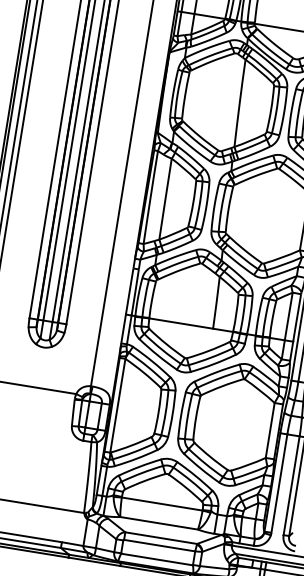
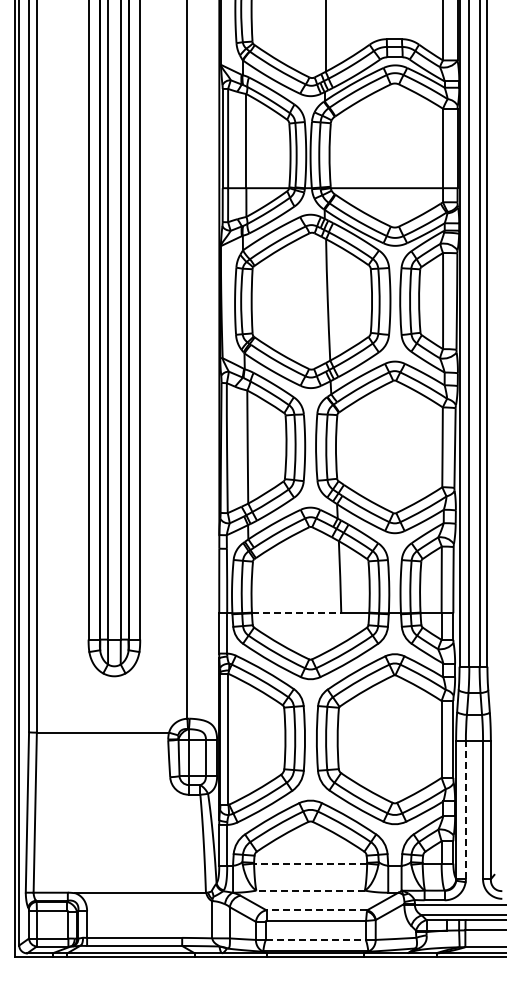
line: (181, 323) -> (296, 613), solid -> dashed
line: (279, 483) -> (465, 809), solid -> dashed
line: (162, 503) -> (310, 863), solid -> dashed
line: (159, 523) -> (310, 890), solid -> dashed
line: (161, 538) -> (316, 910), solid -> dashed
line: (157, 559) -> (316, 940), solid -> dashed

